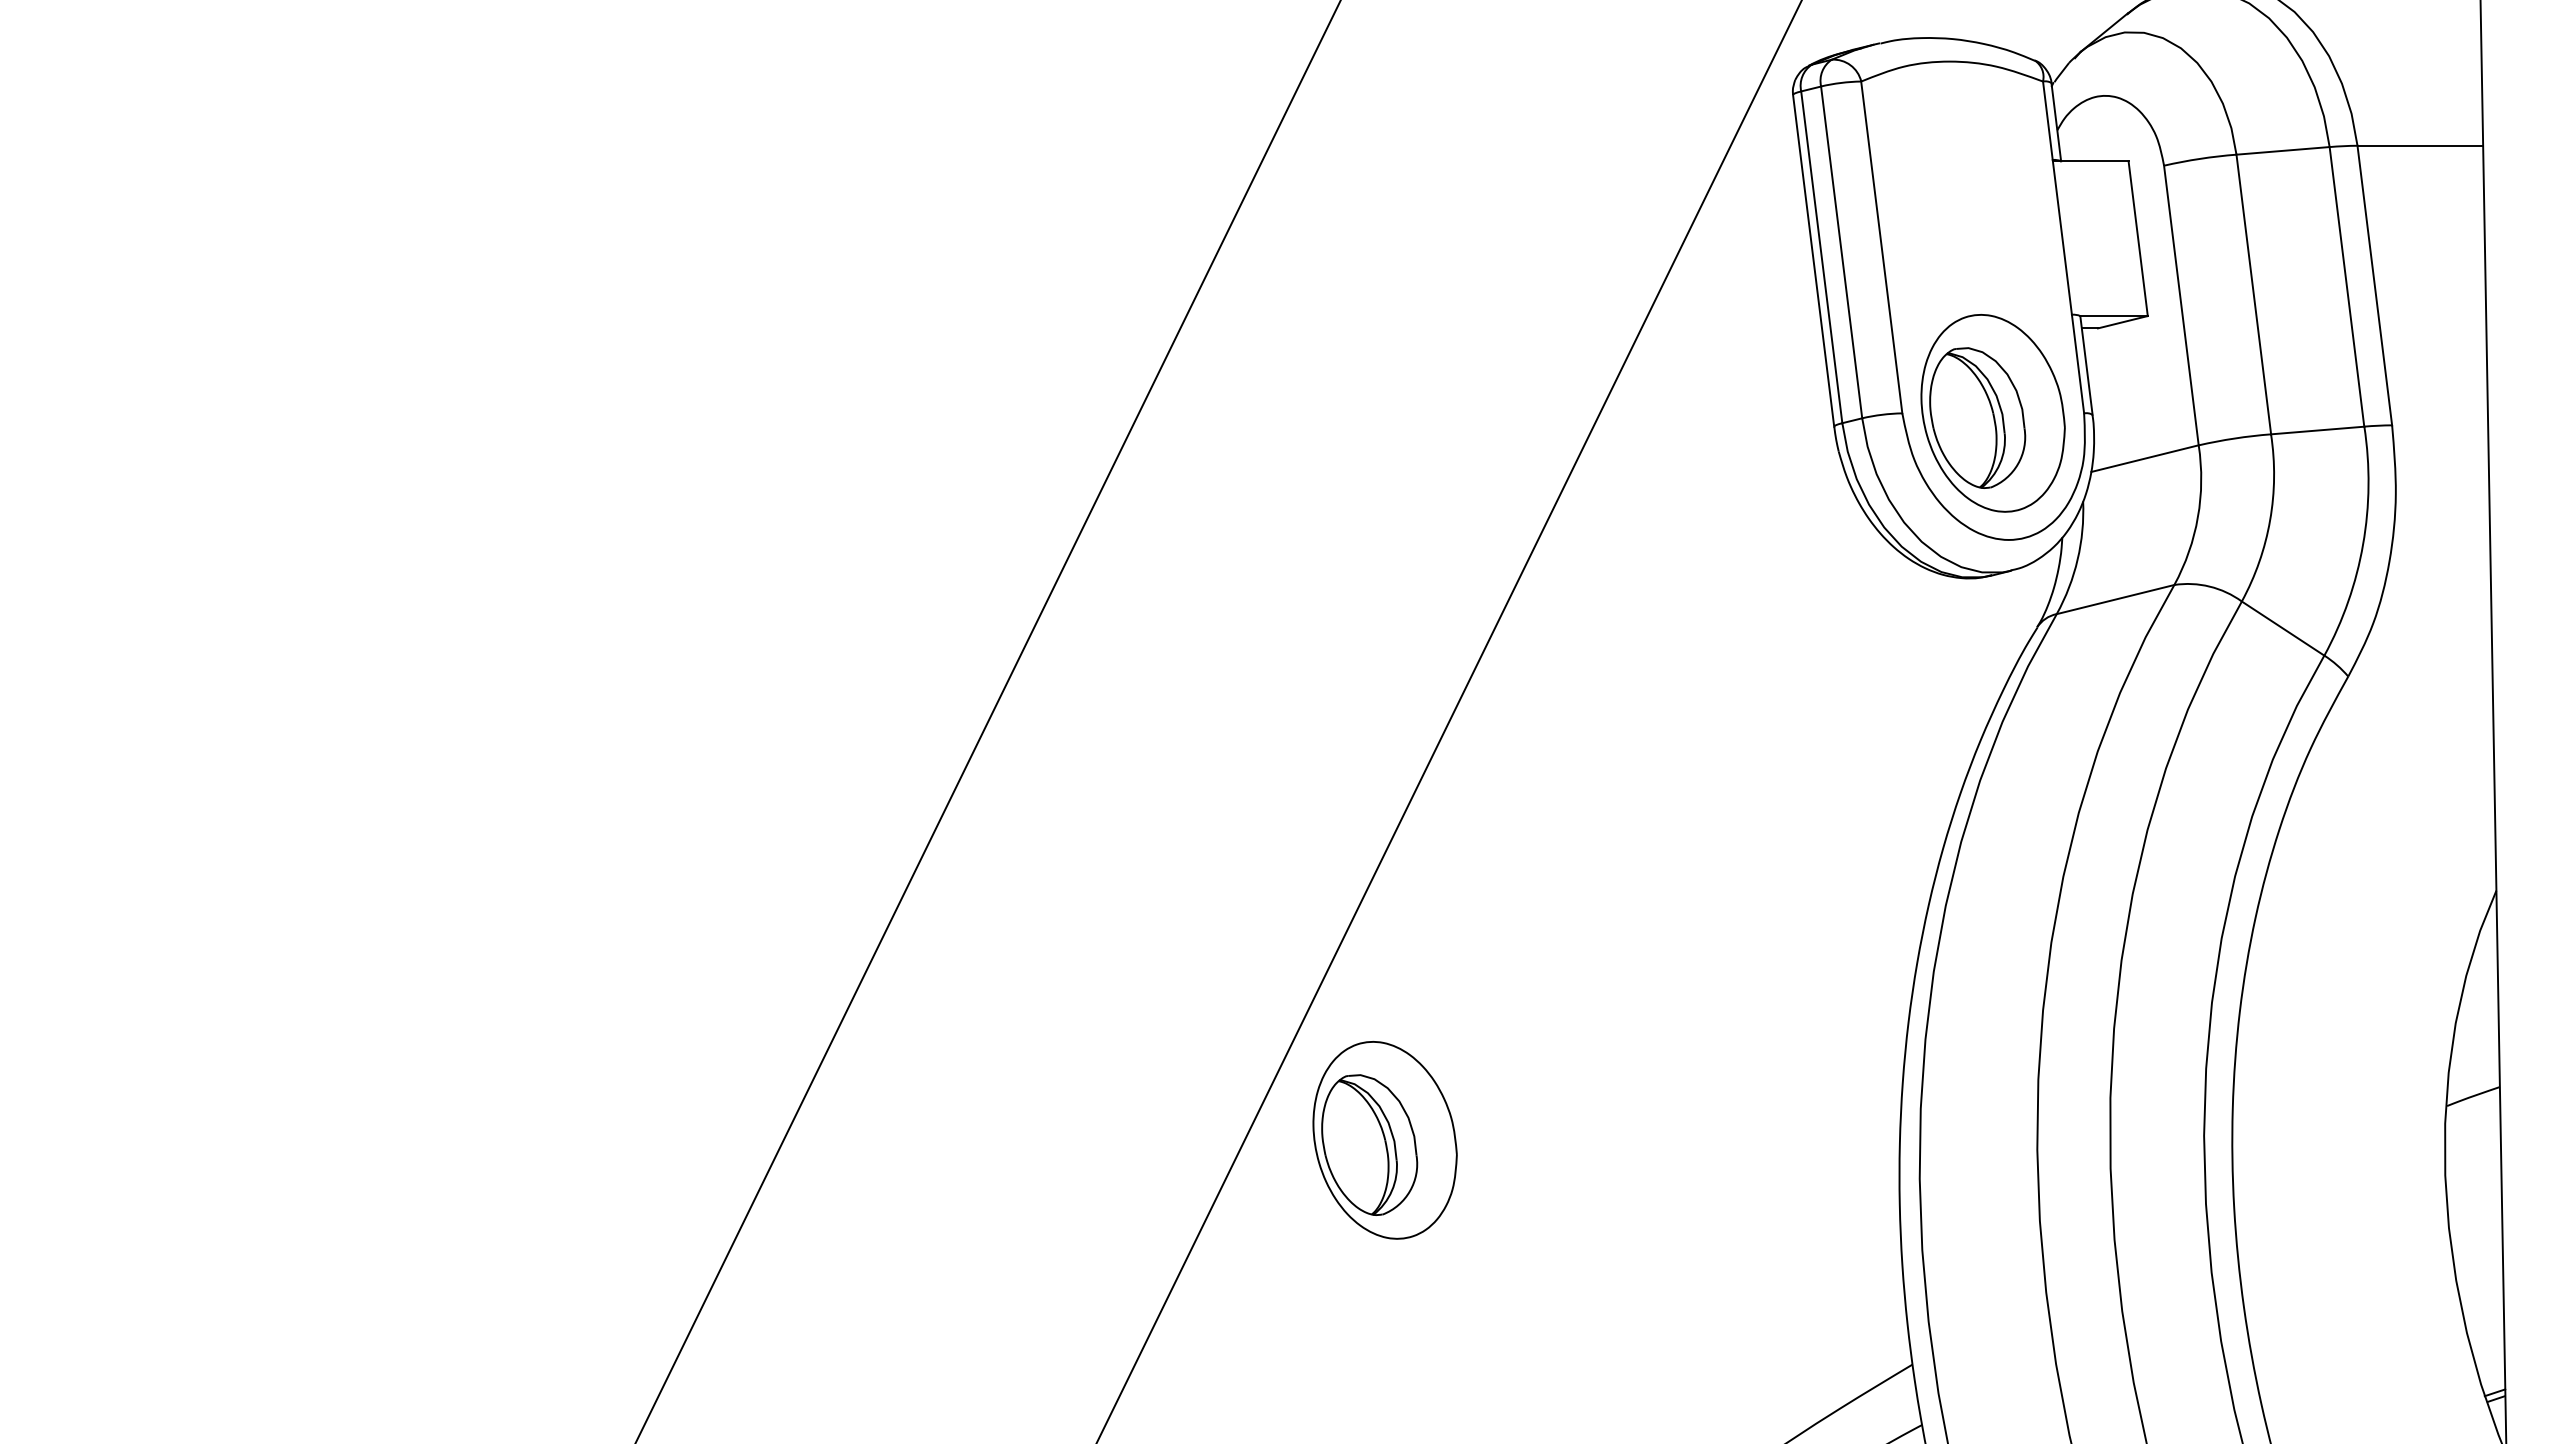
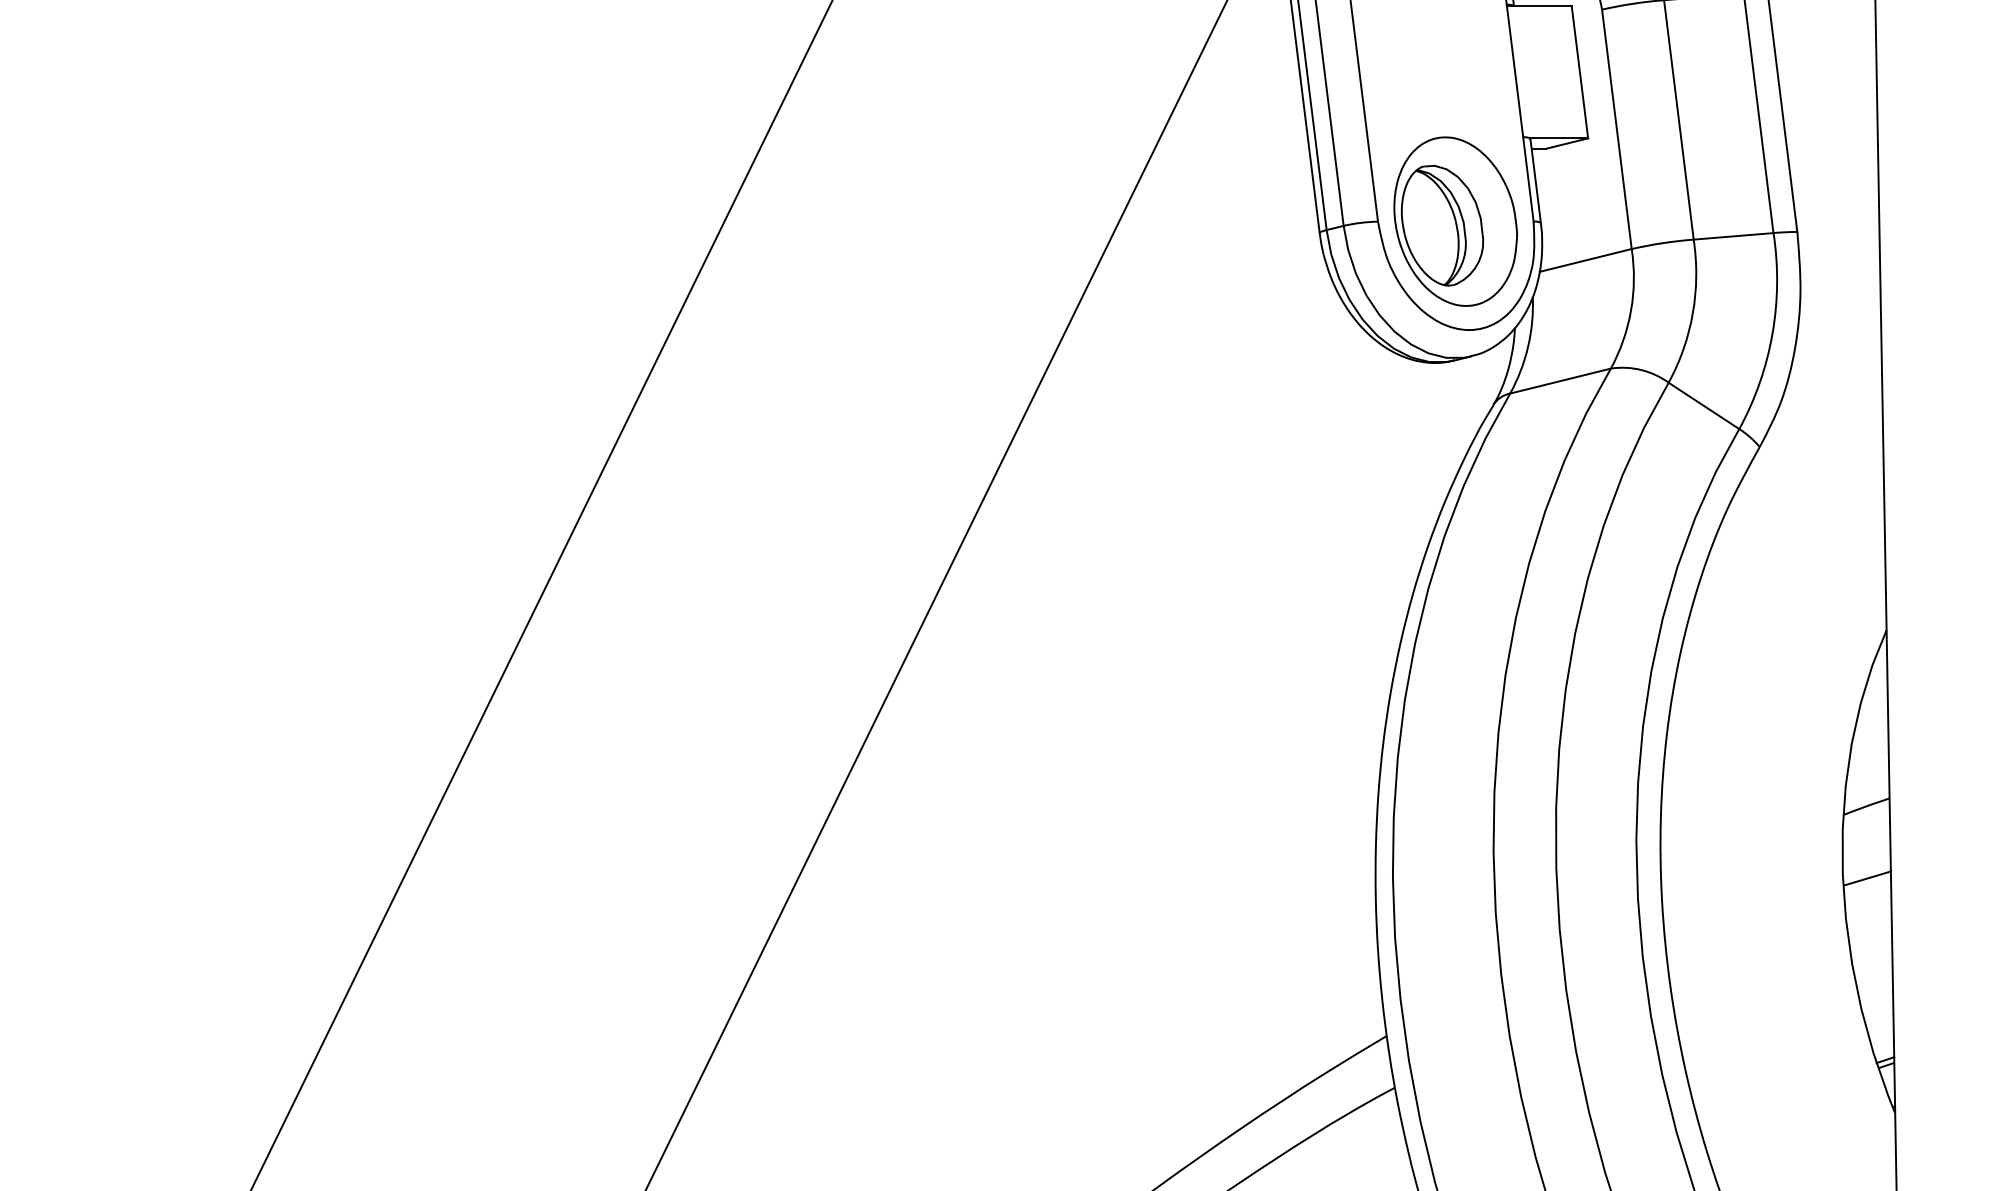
part: (1384, 1140) -> (934, 844), removed
line: (2474, 1180) -> (1867, 878), added

